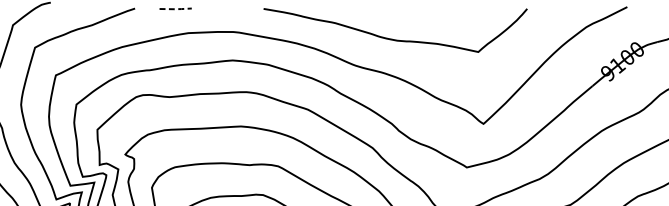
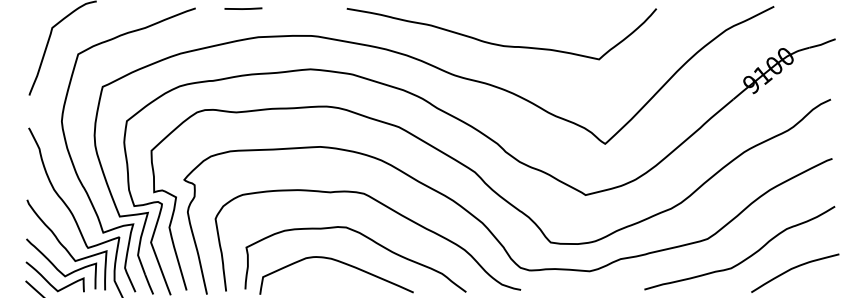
line: (176, 9) -> (244, 9), dashed -> solid

